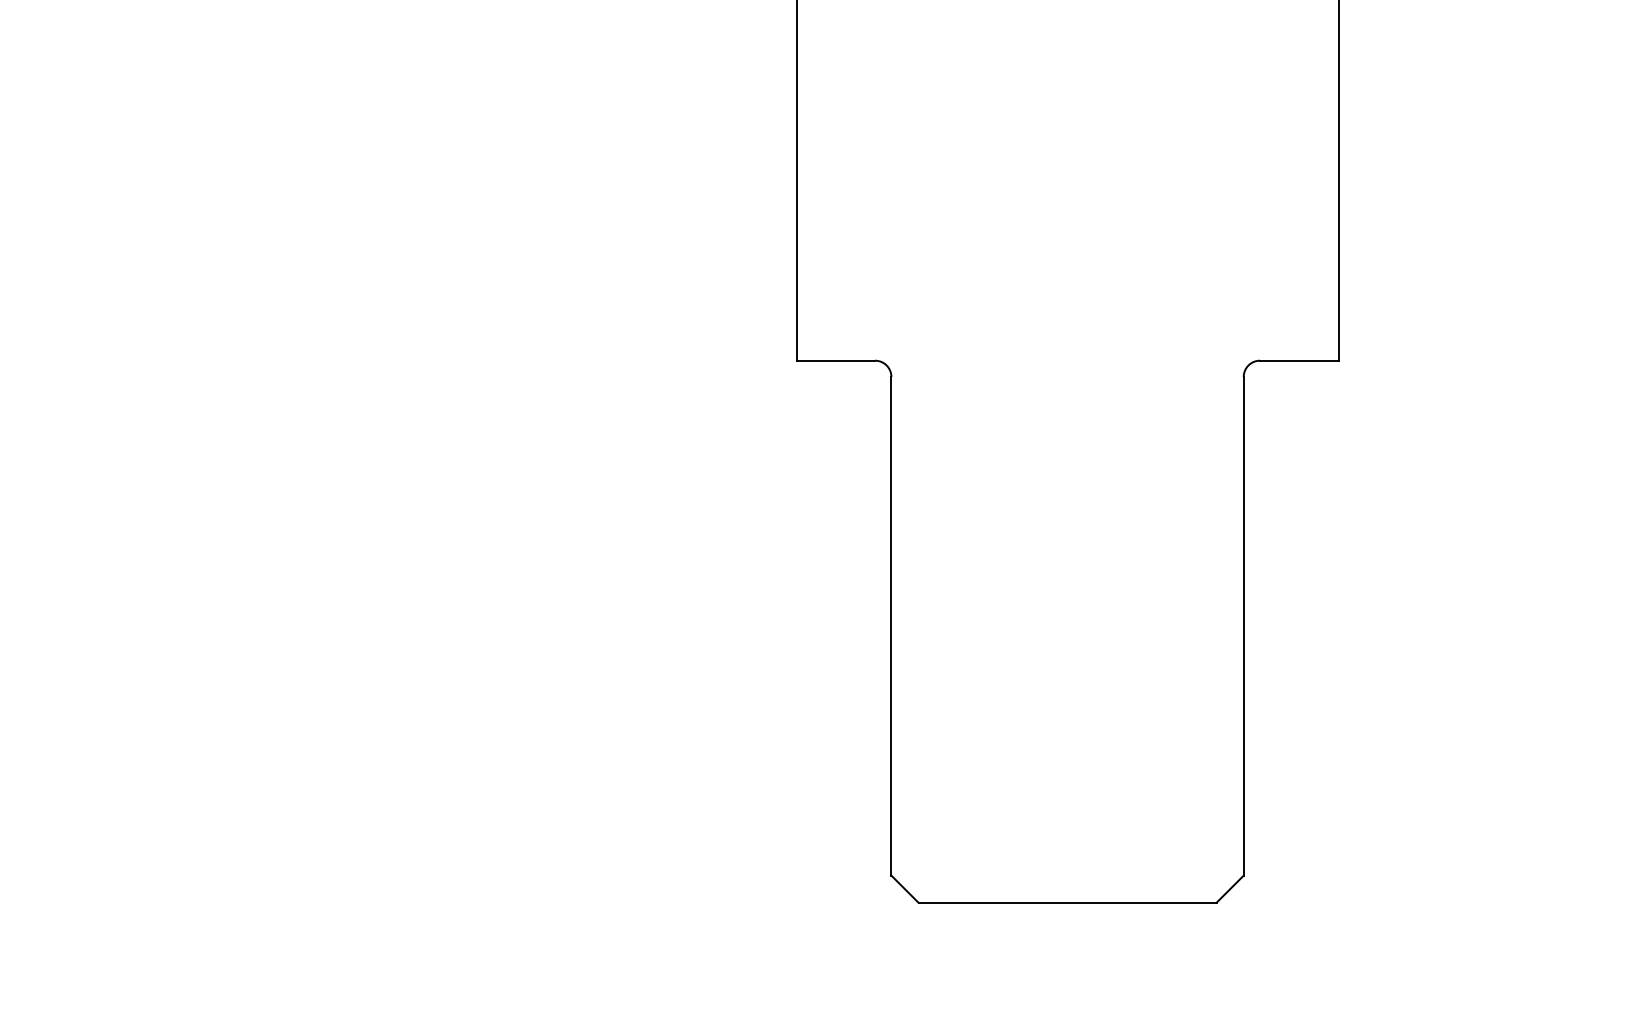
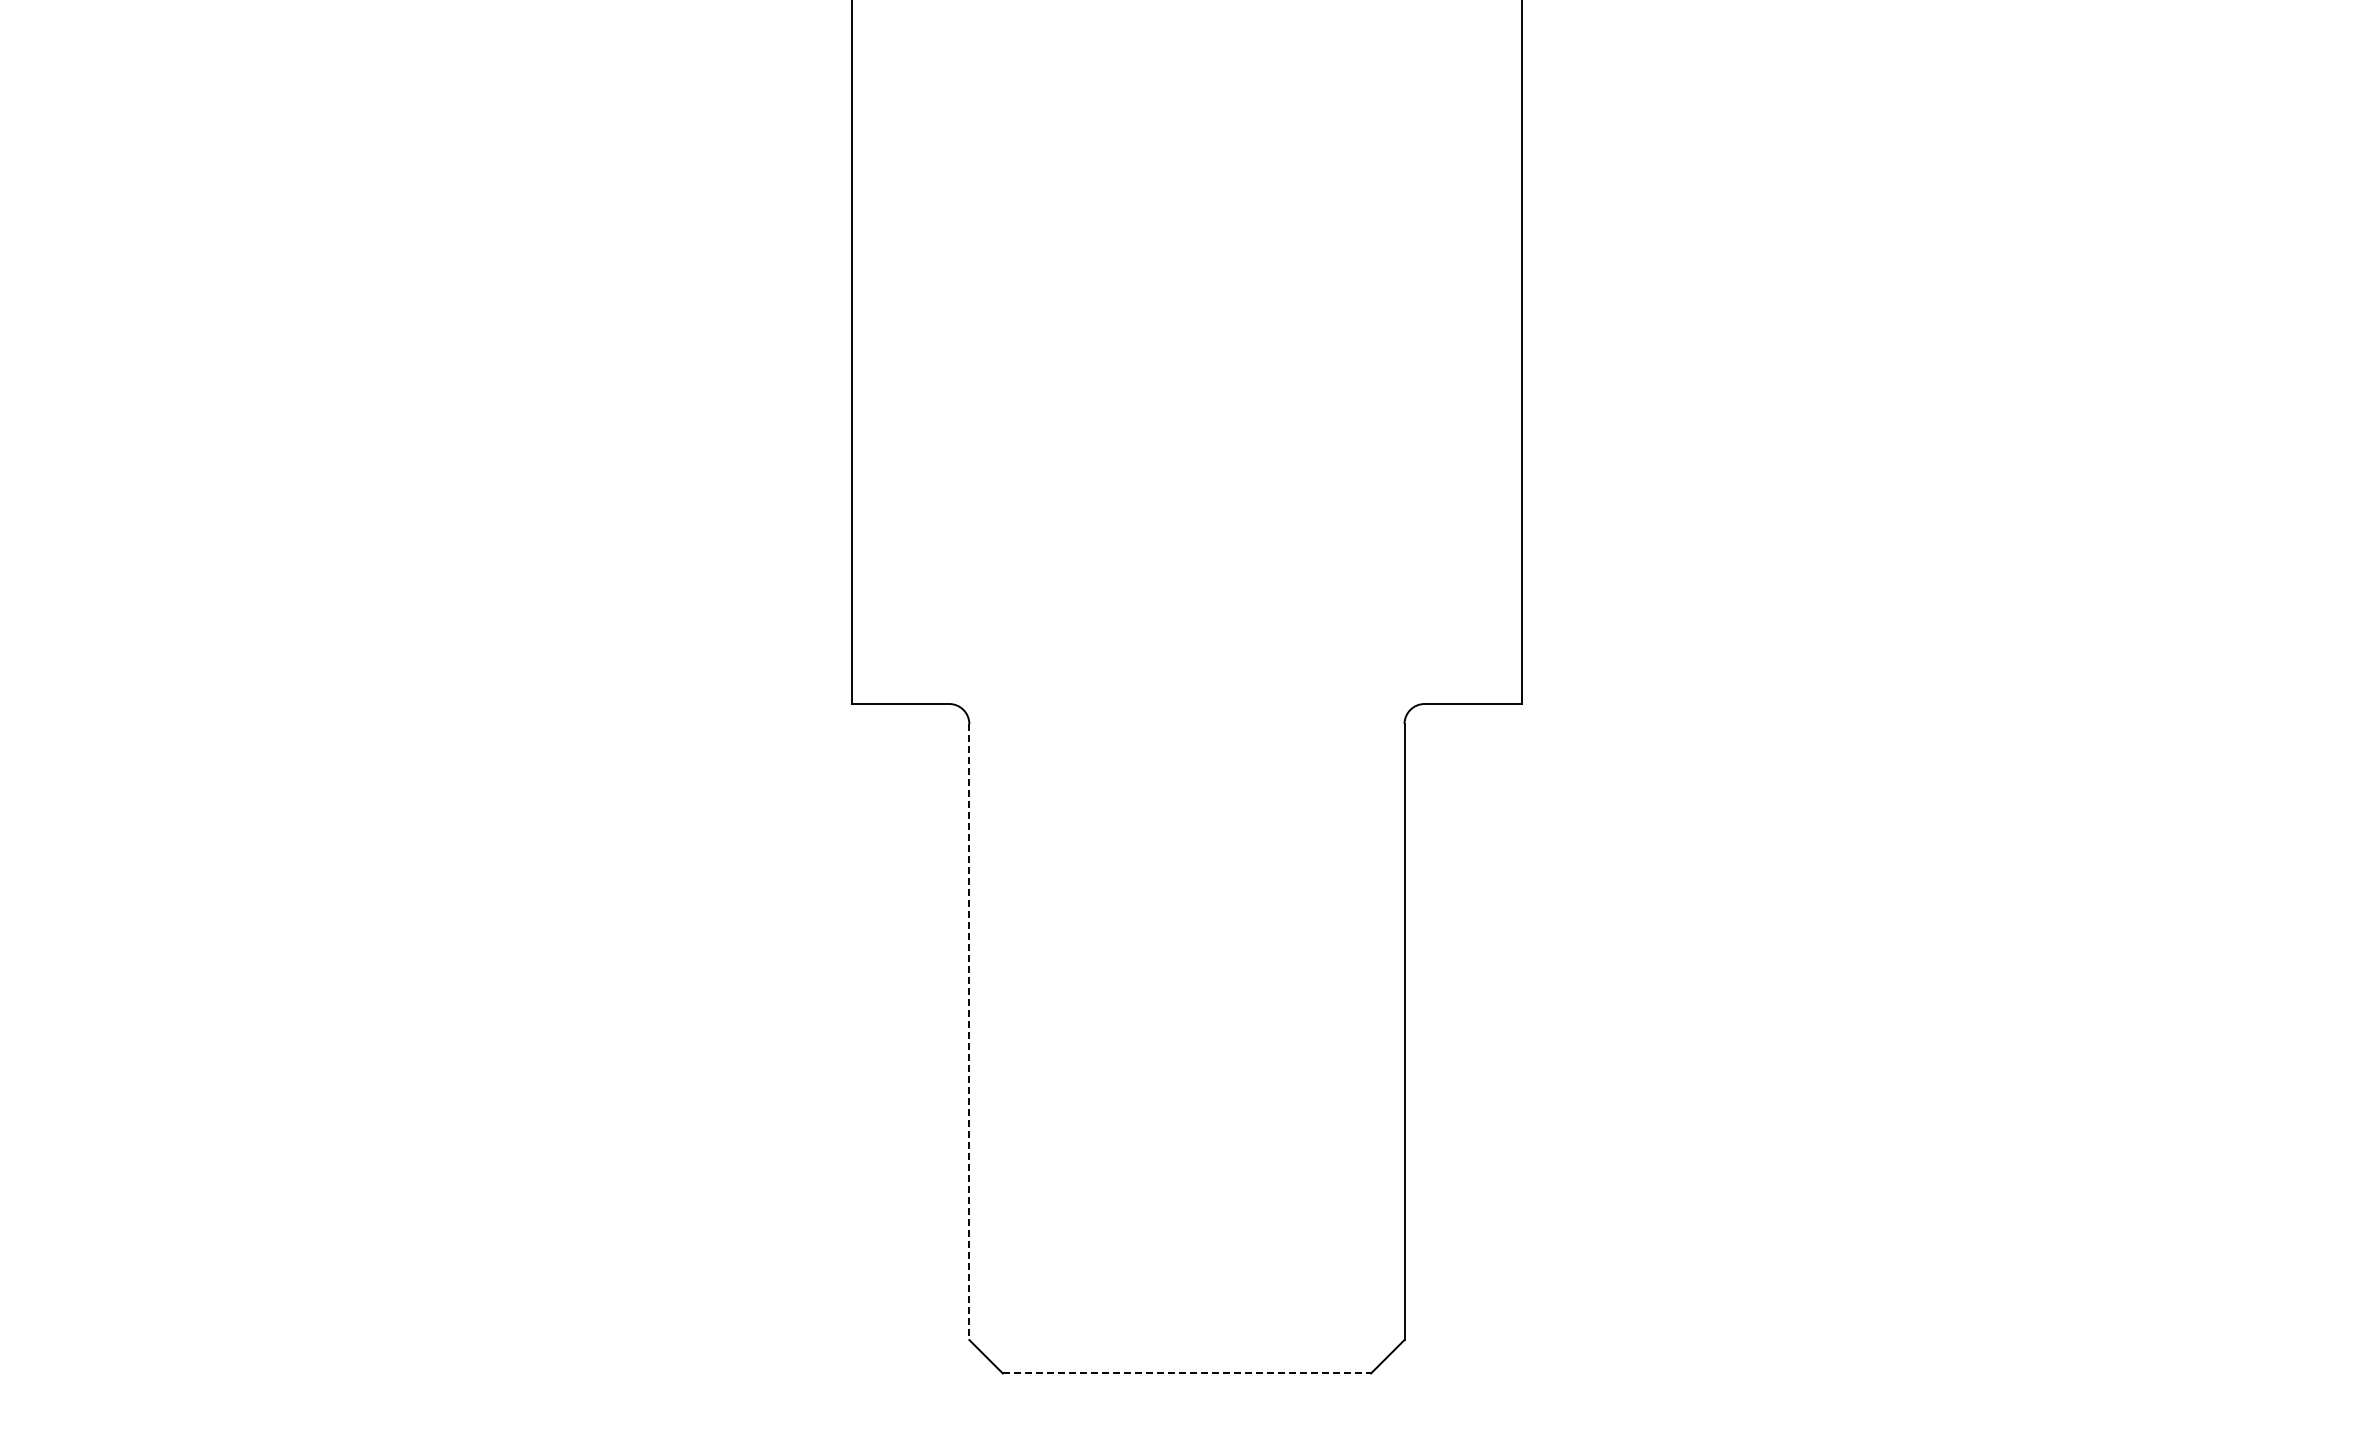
line: (891, 626) -> (969, 1032), solid -> dashed
line: (1068, 902) -> (1187, 1373), solid -> dashed

